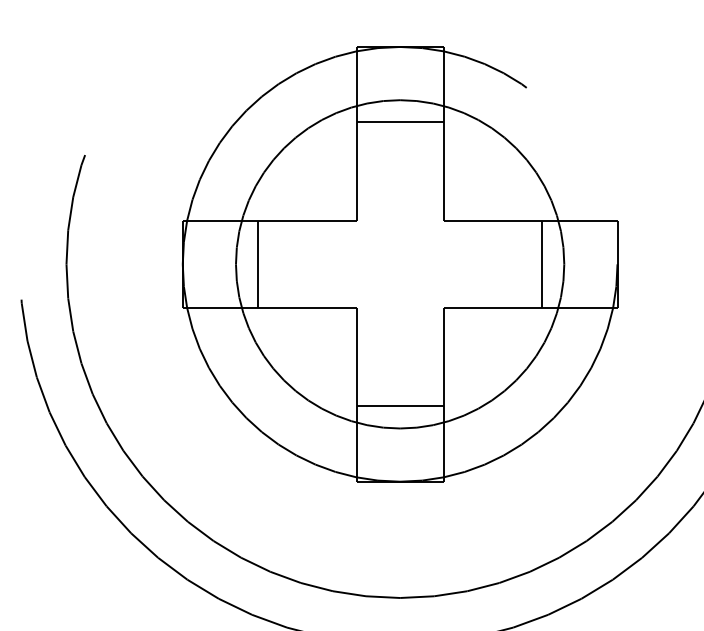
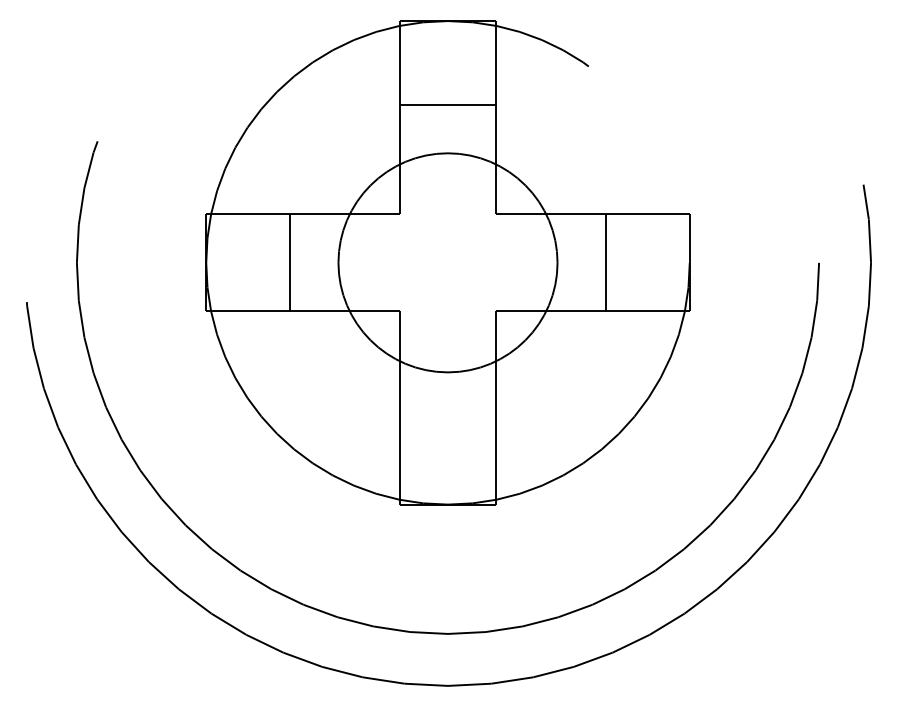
circle: (399, 264) -> (447, 262), size x0.6
line: (399, 406) -> (447, 420), removed

